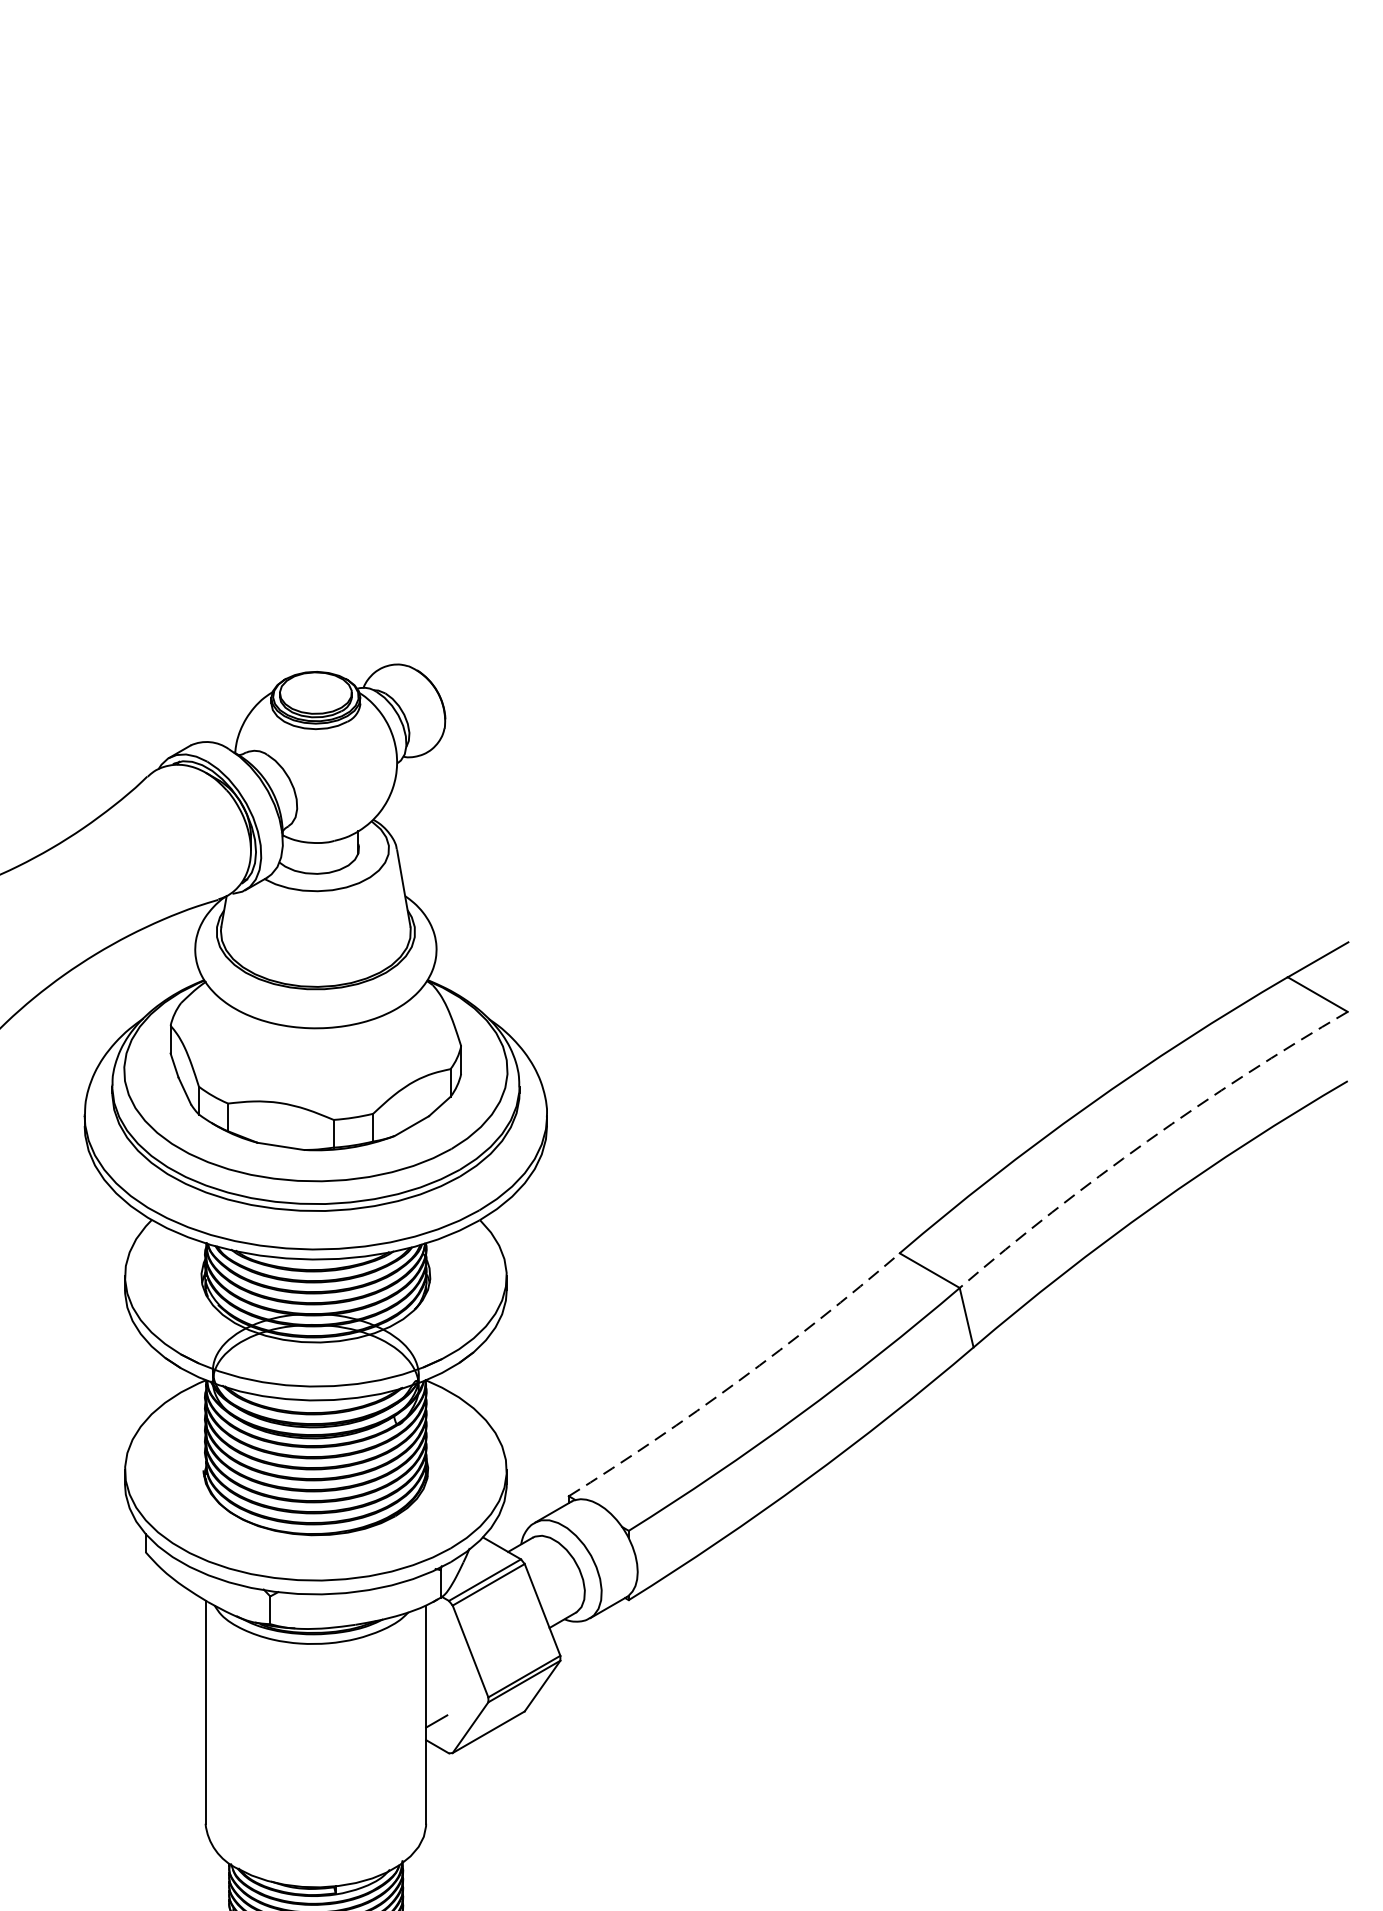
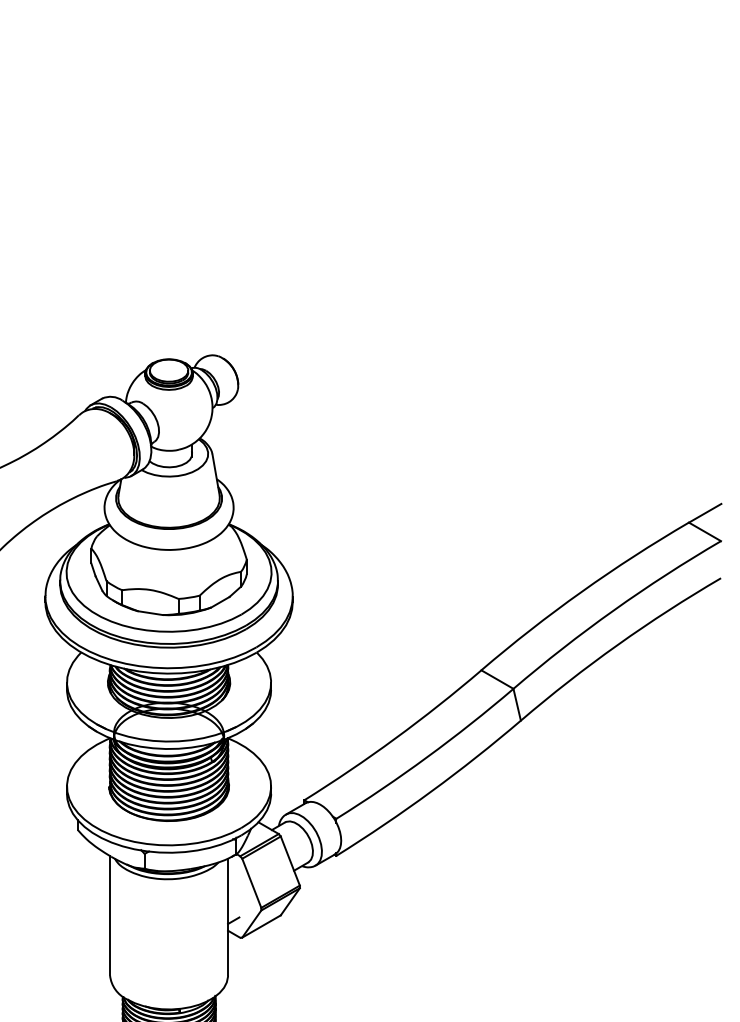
arc: (1146, 1141) -> (613, 610), dashed -> solid
arc: (739, 1380) -> (395, 738), dashed -> solid

